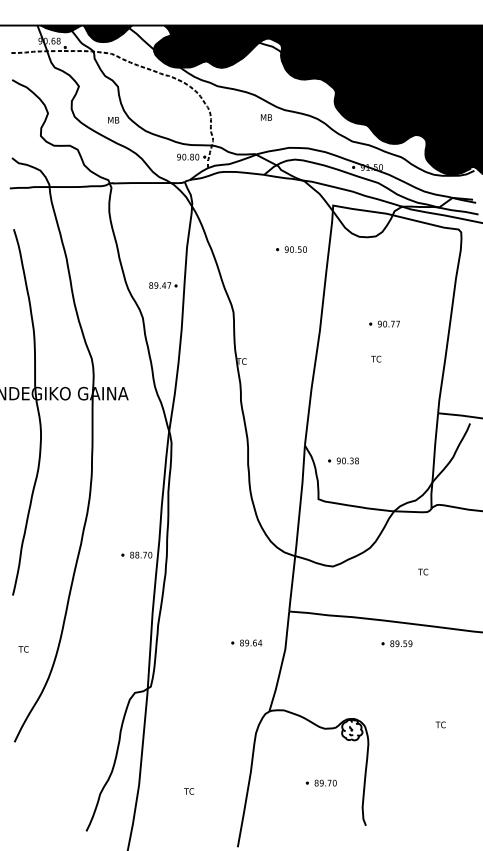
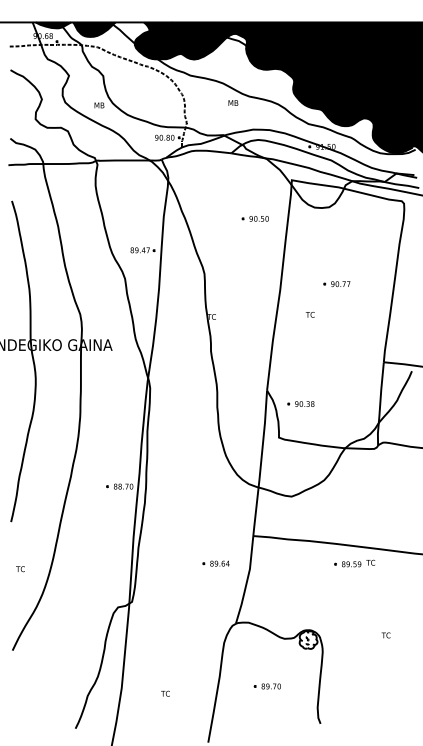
text: (376, 358) -> (310, 314), moved
text: (423, 571) -> (371, 562), moved
part: (320, 782) -> (266, 685), moved

